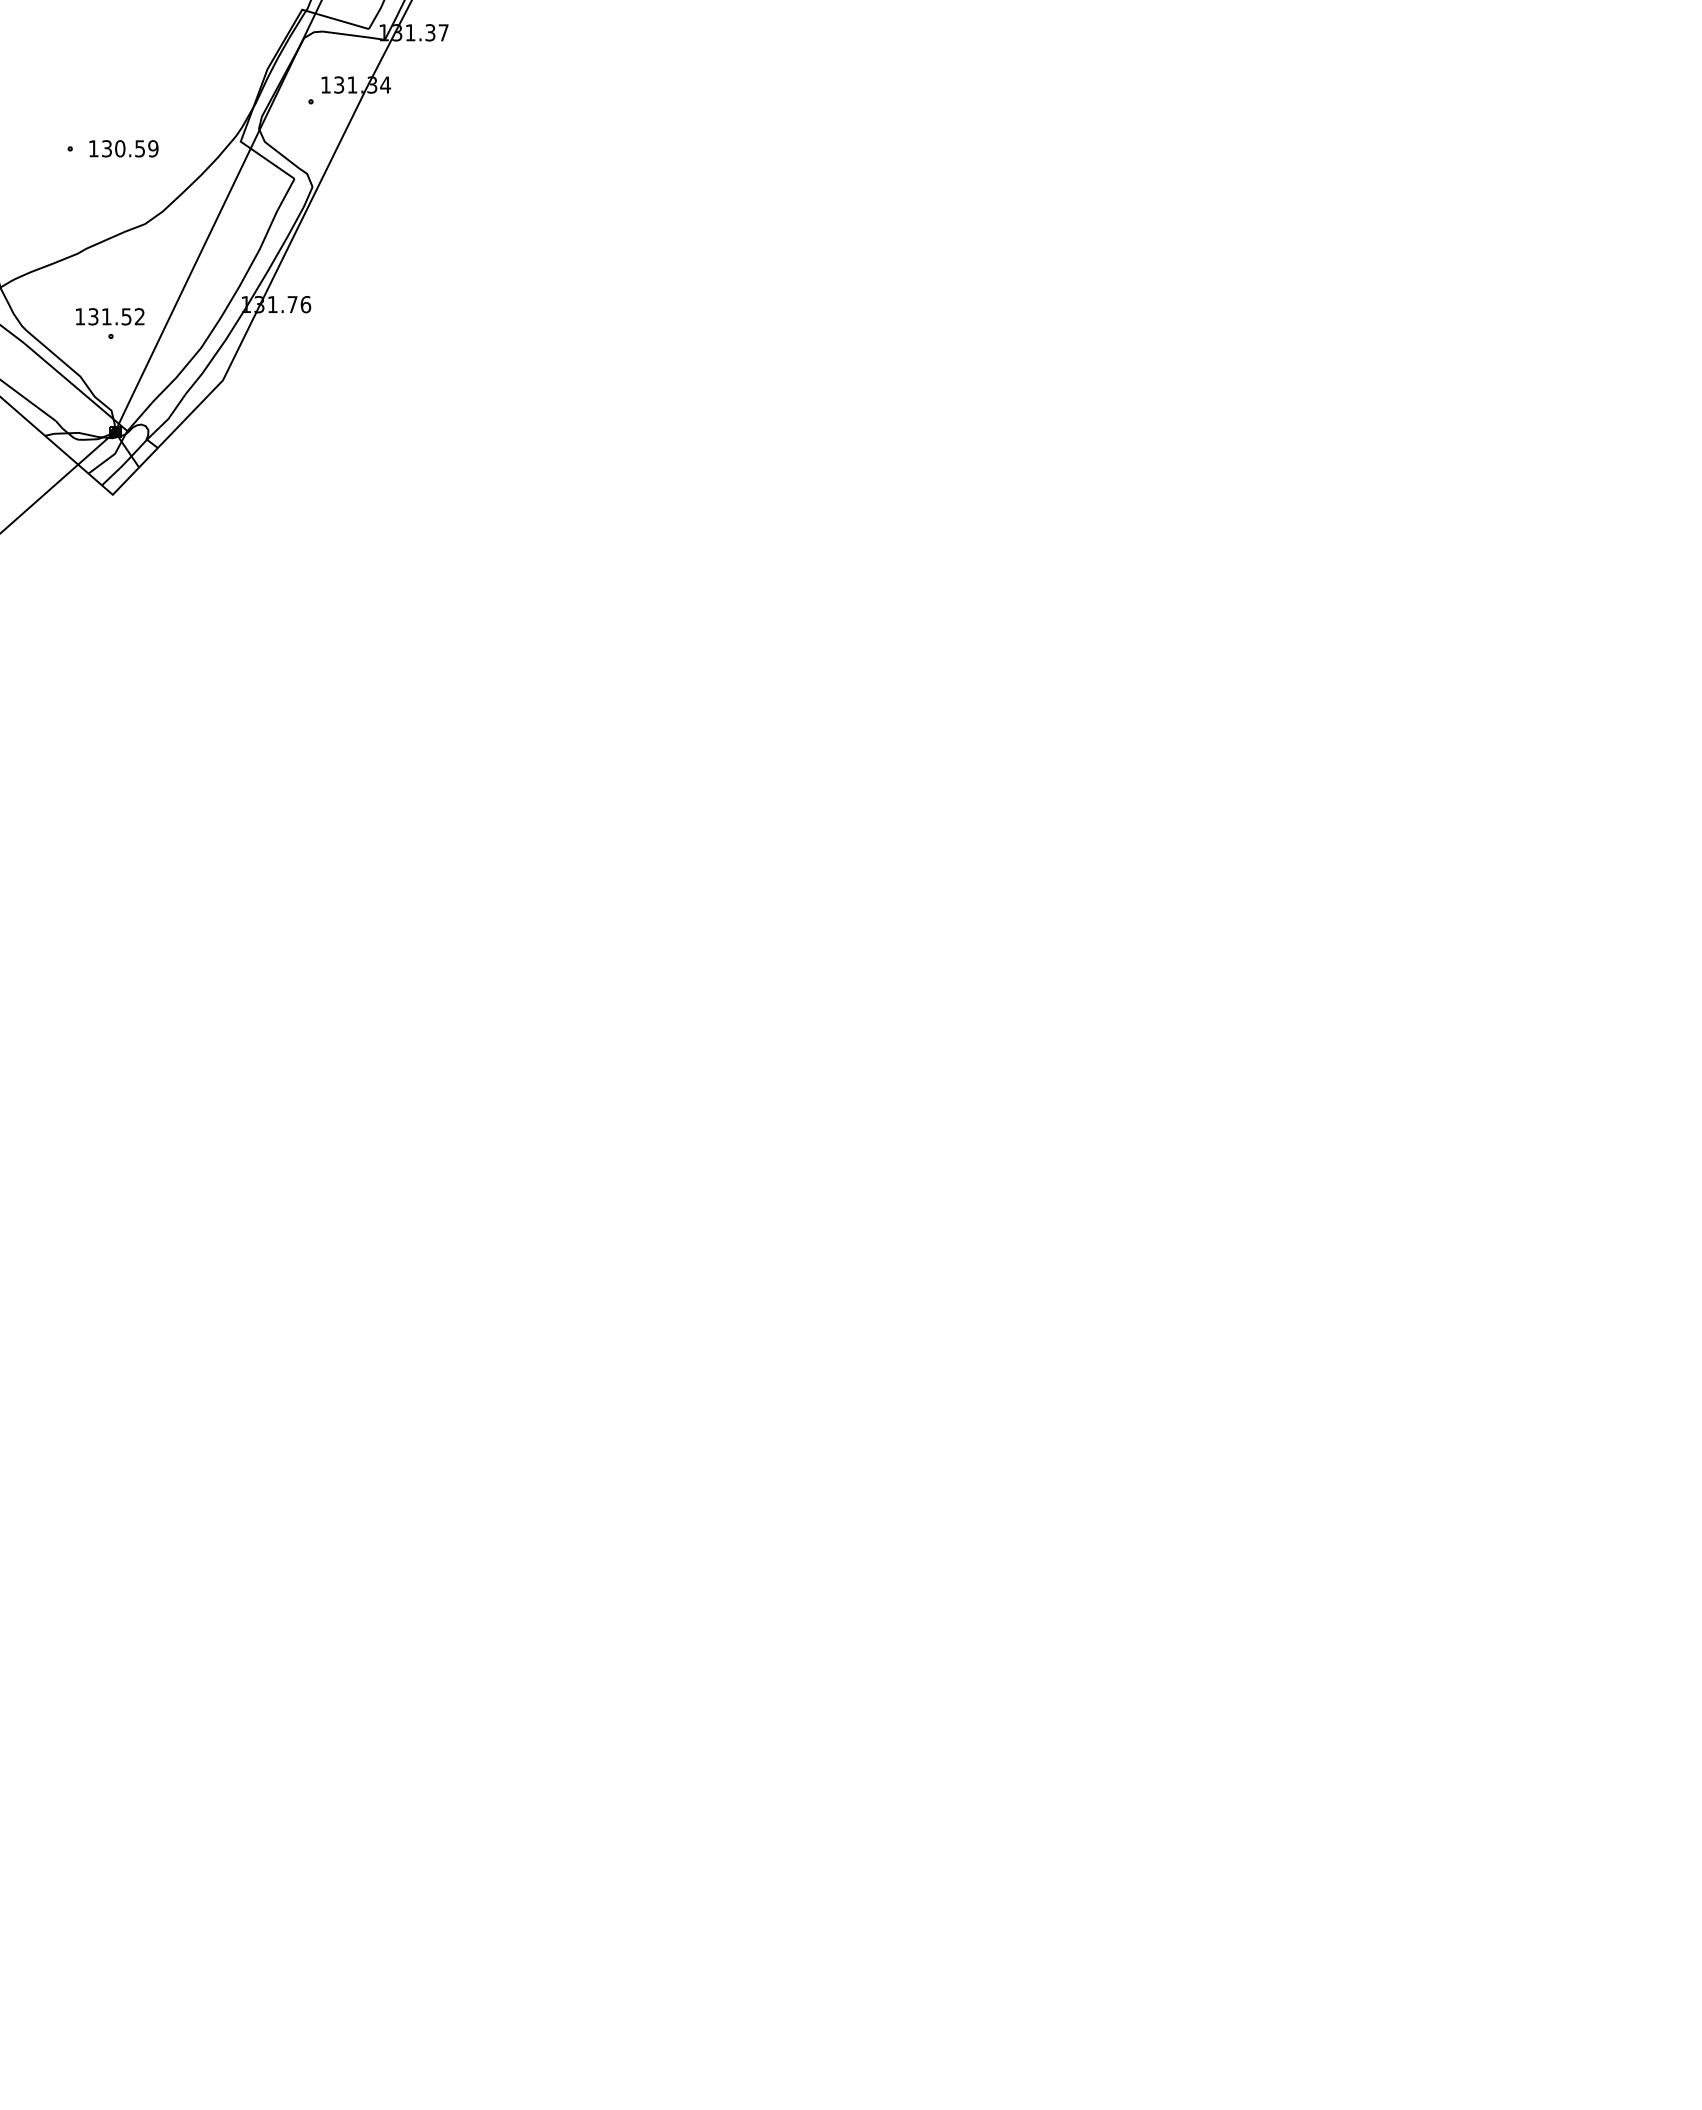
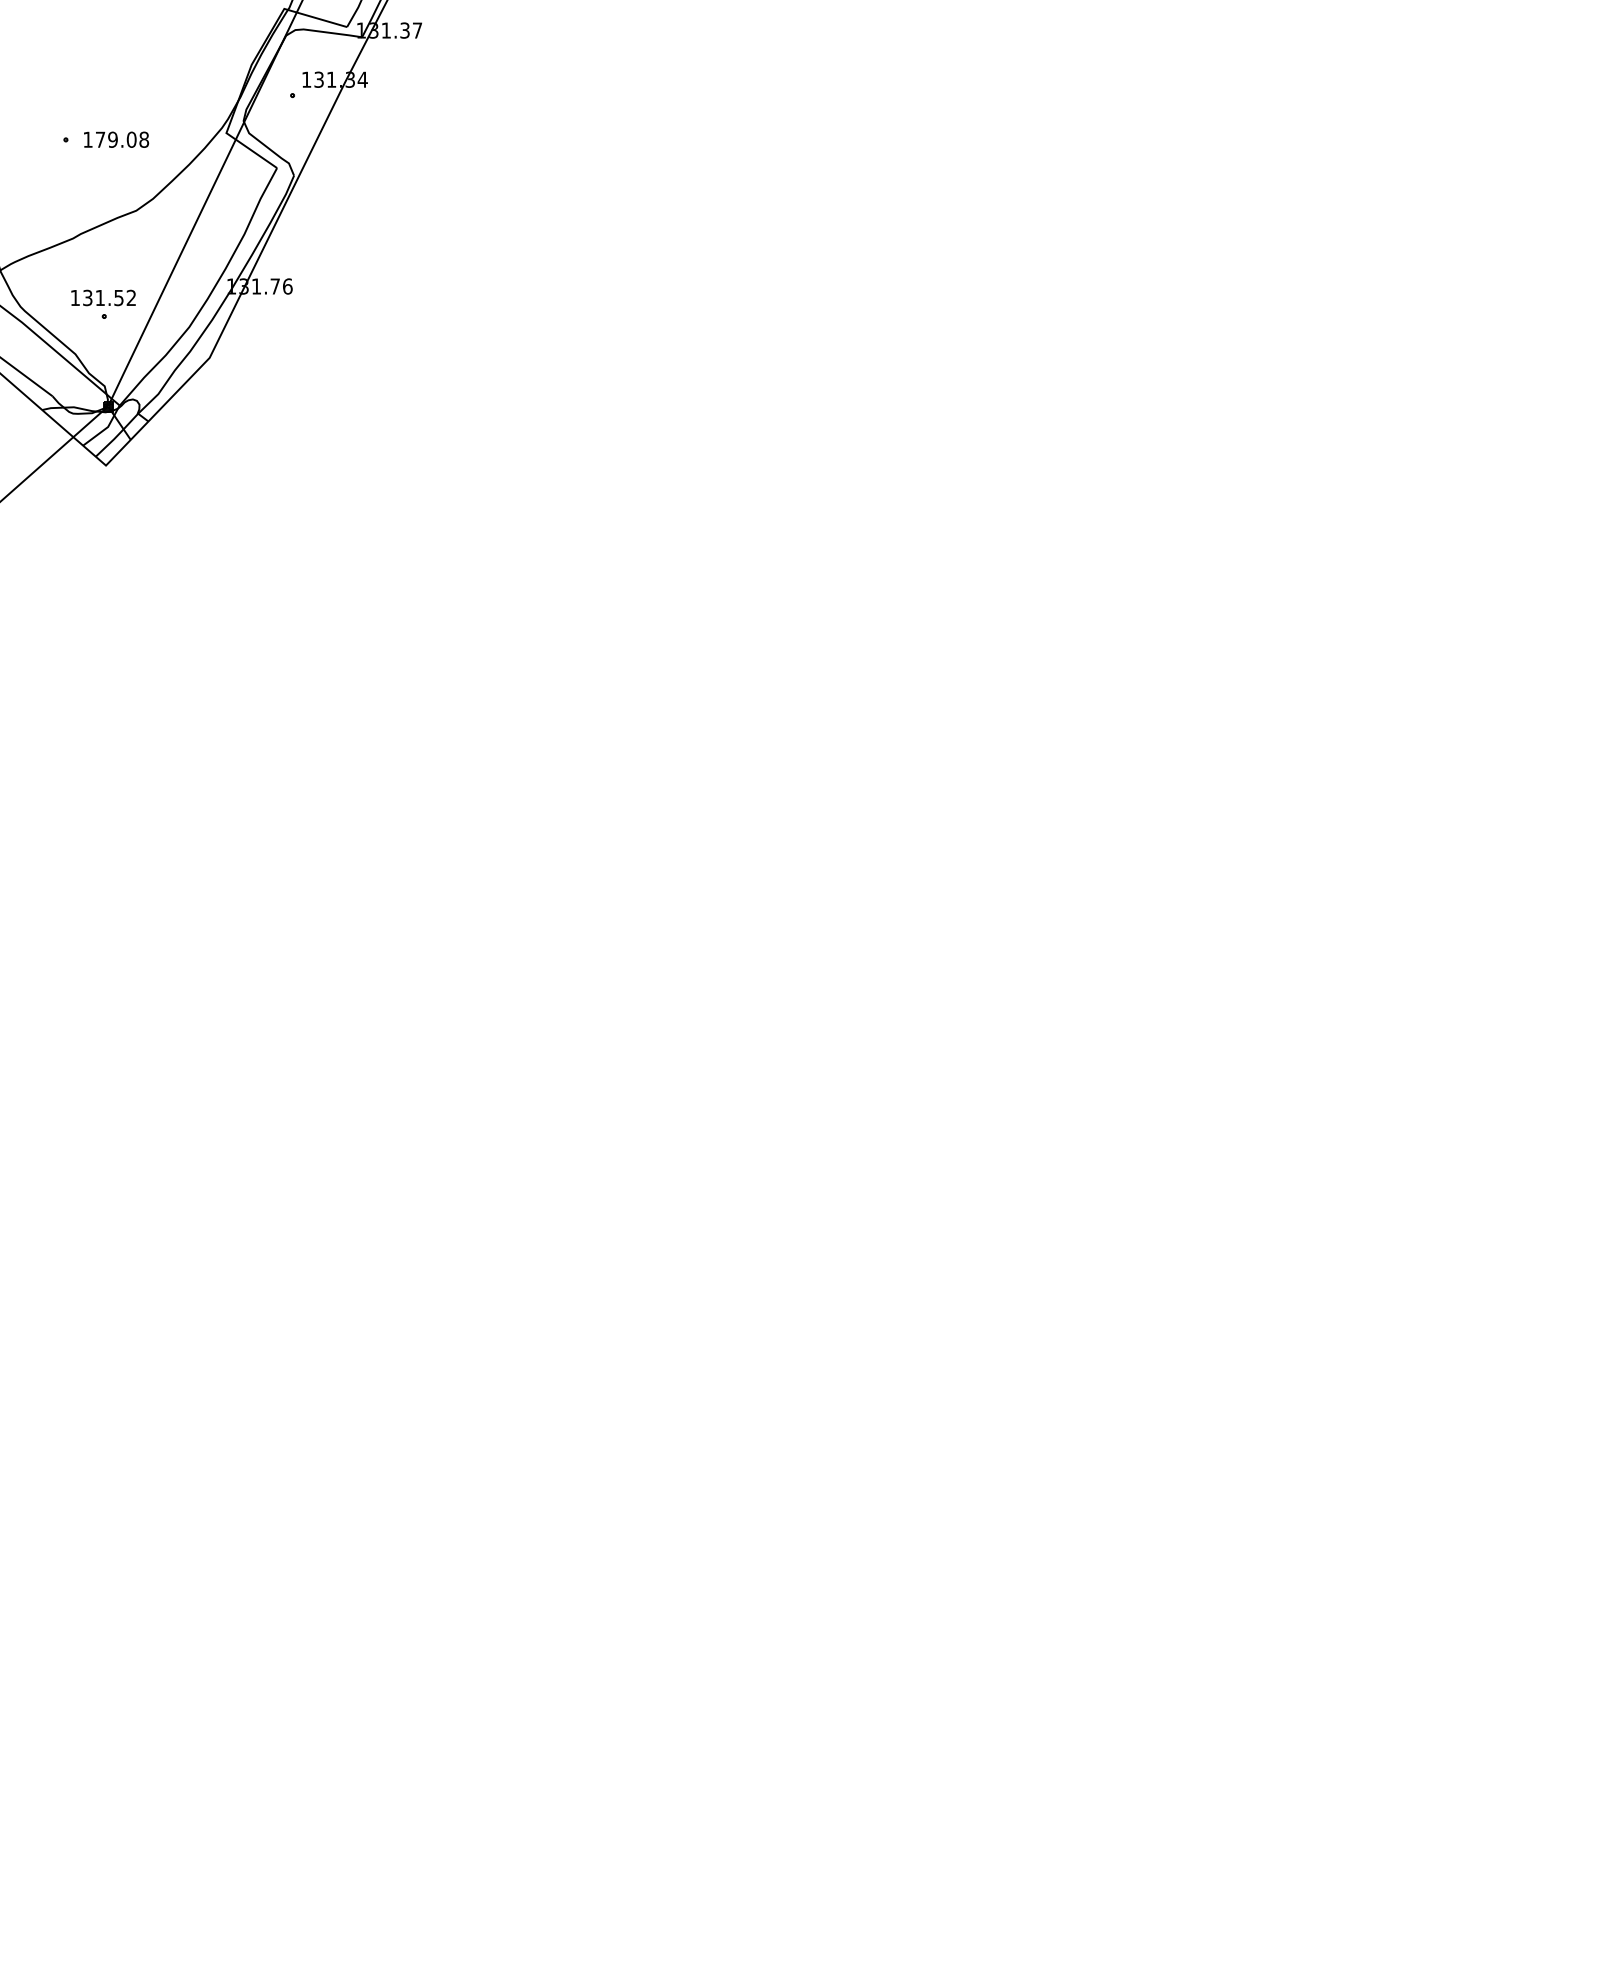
text: (130, 148) -> (122, 139), 130.59 -> 179.08

